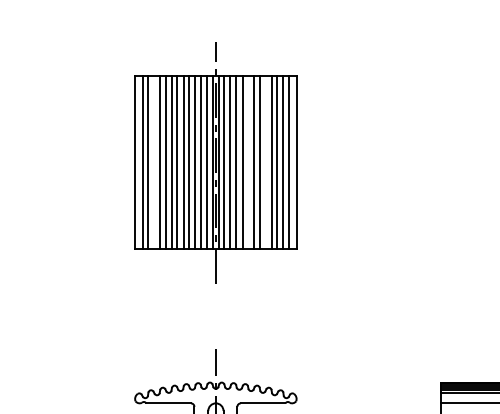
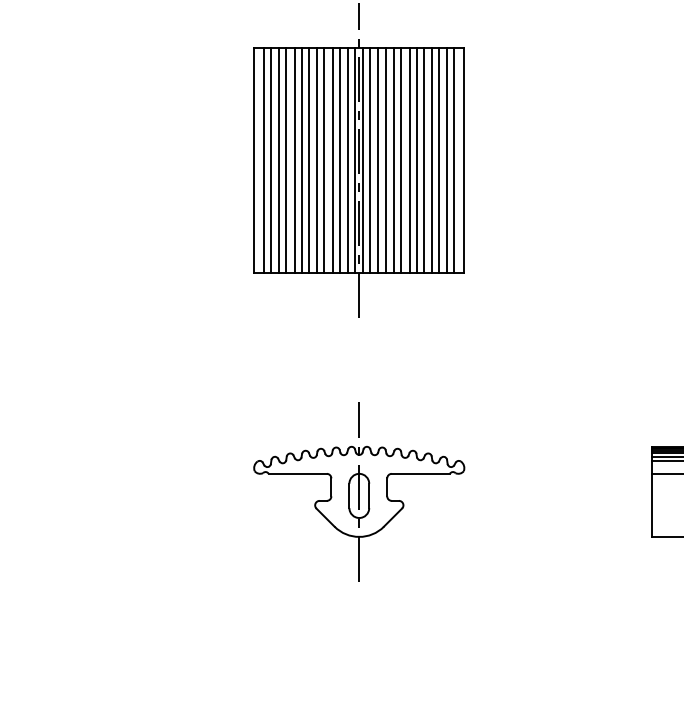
line: (154, 162) -> (279, 160), added
line: (248, 162) -> (401, 160), added
line: (265, 162) -> (423, 160), added

